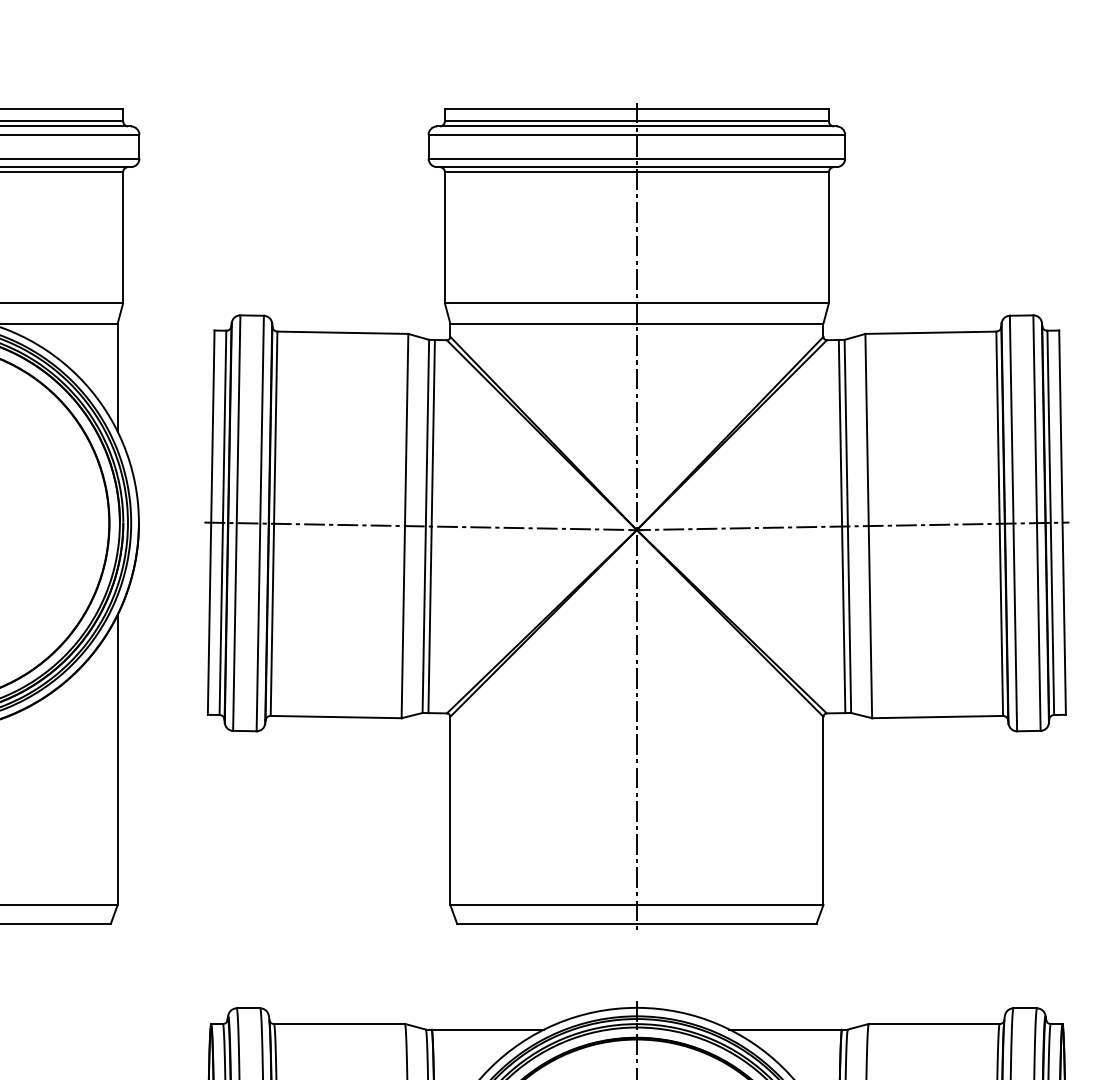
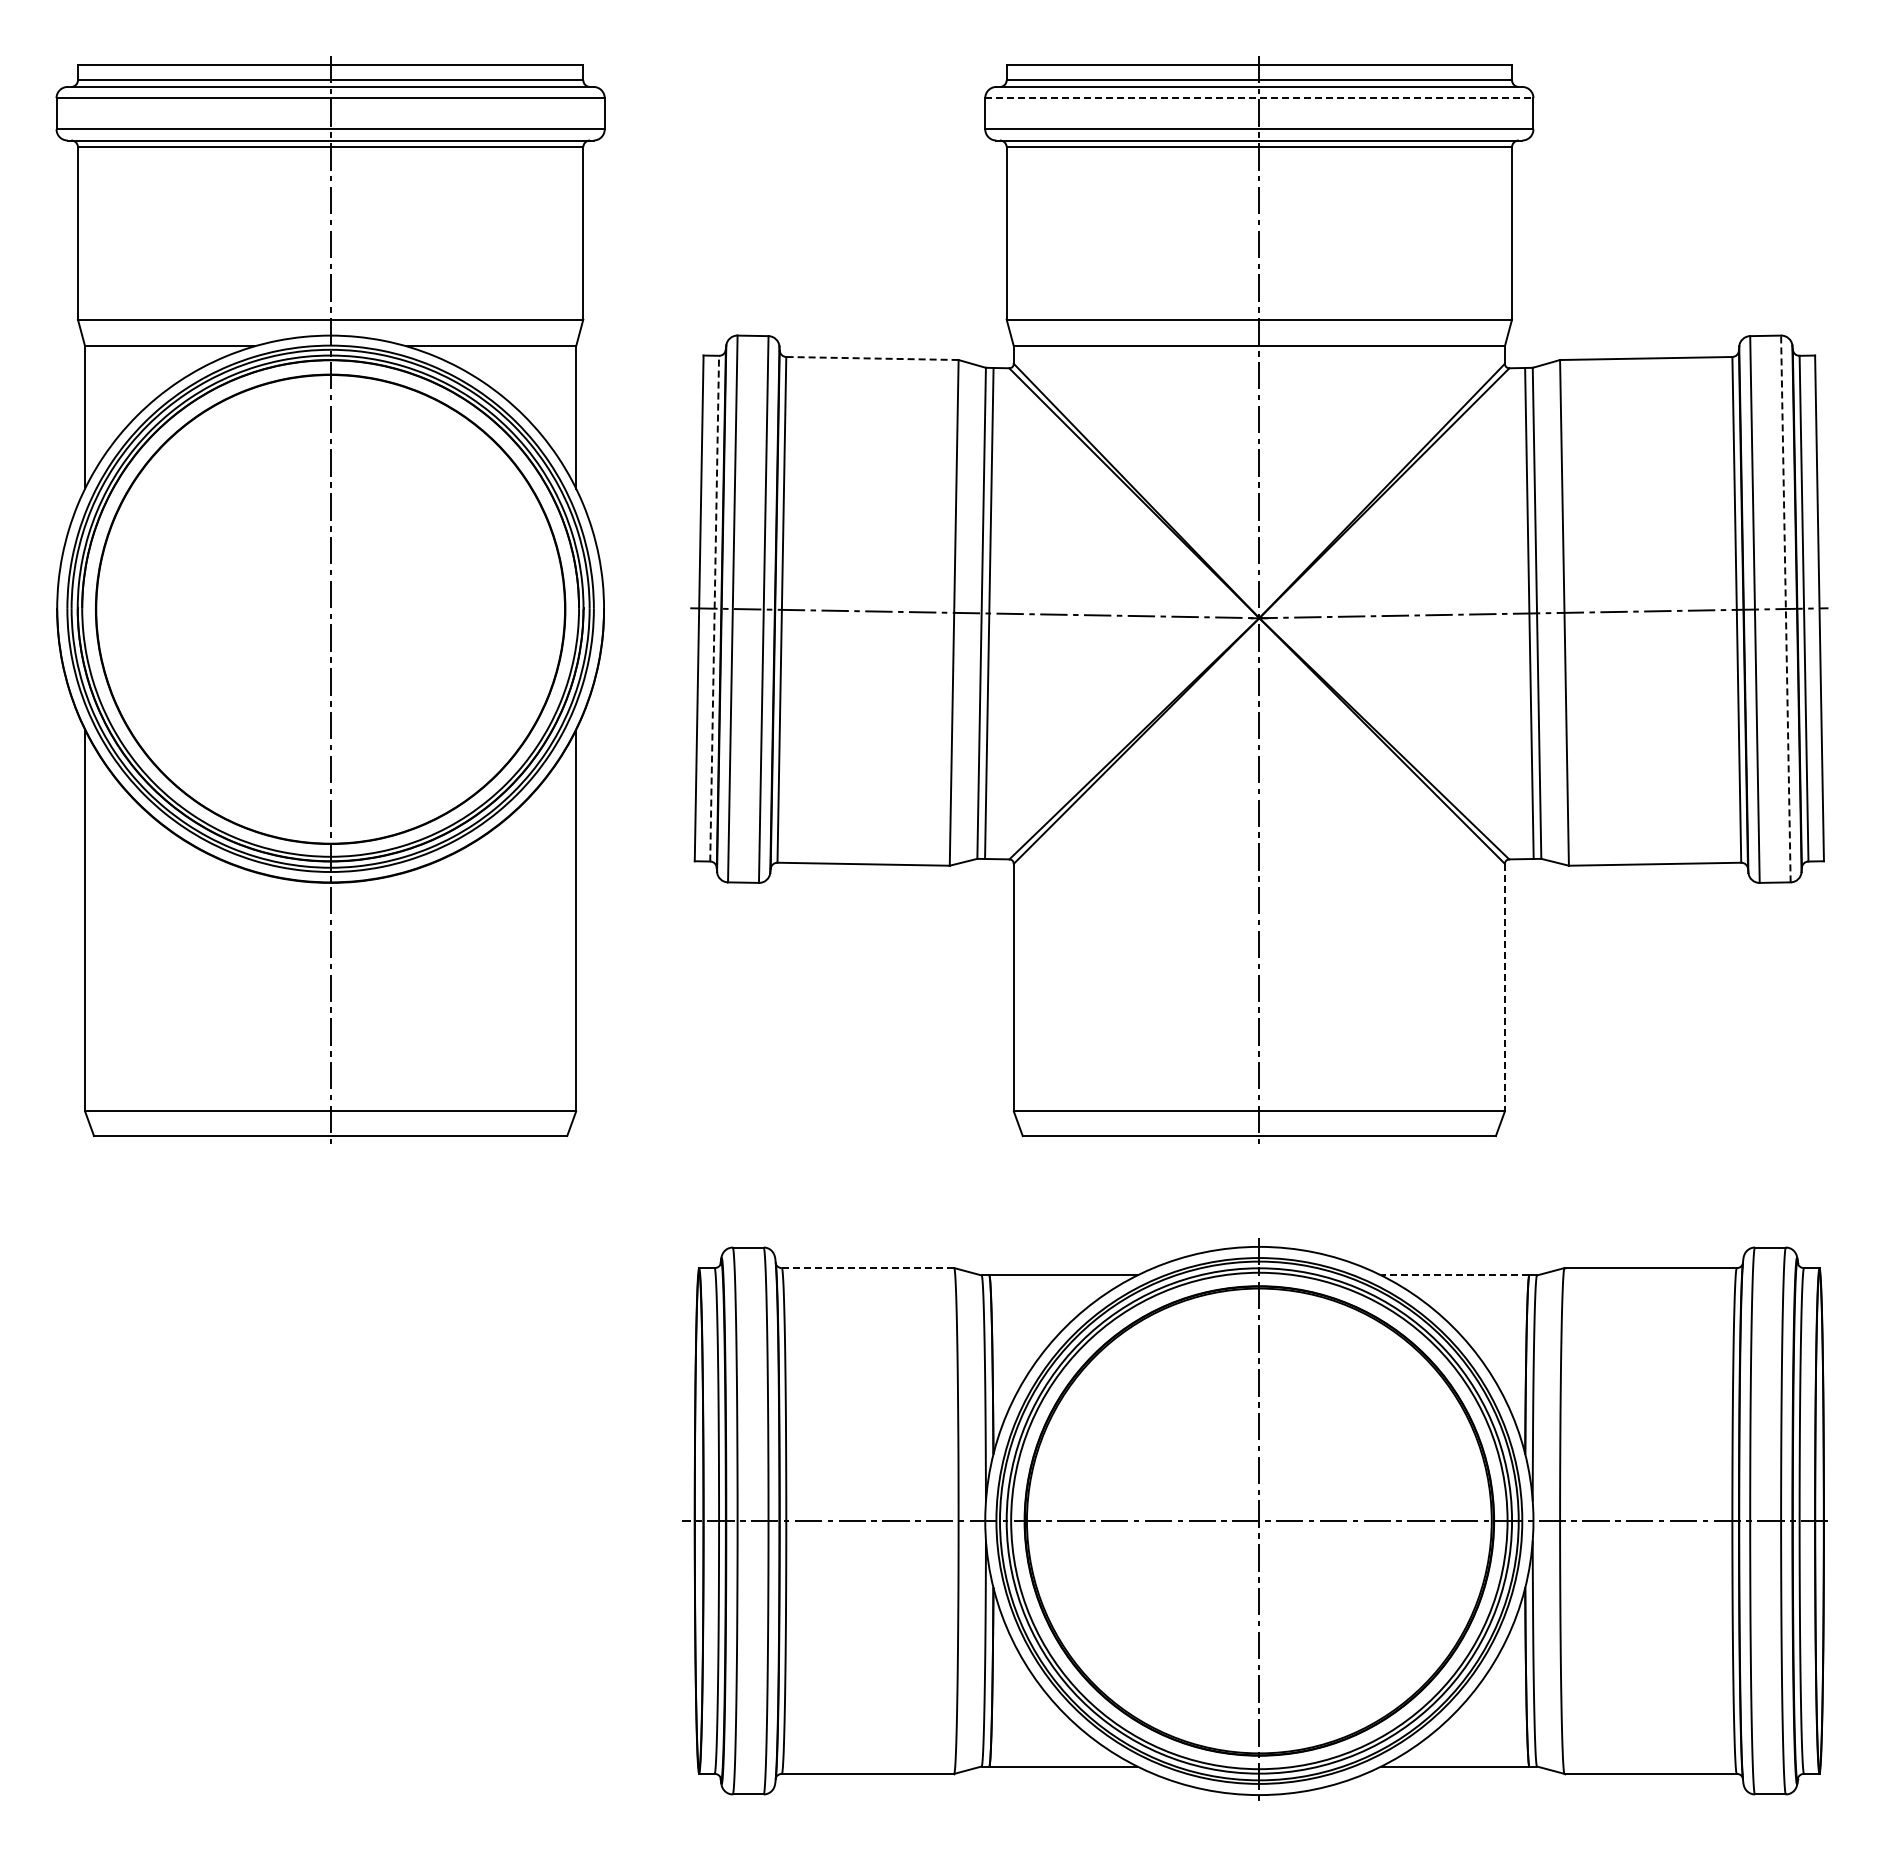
line: (636, 135) -> (1259, 98), solid -> dashed
line: (342, 332) -> (871, 358), solid -> dashed
line: (222, 522) -> (714, 608), solid -> dashed
line: (1036, 522) -> (1785, 608), solid -> dashed
line: (823, 810) -> (1504, 987), solid -> dashed
line: (339, 1024) -> (867, 1268), solid -> dashed
line: (785, 1029) -> (1454, 1275), solid -> dashed

